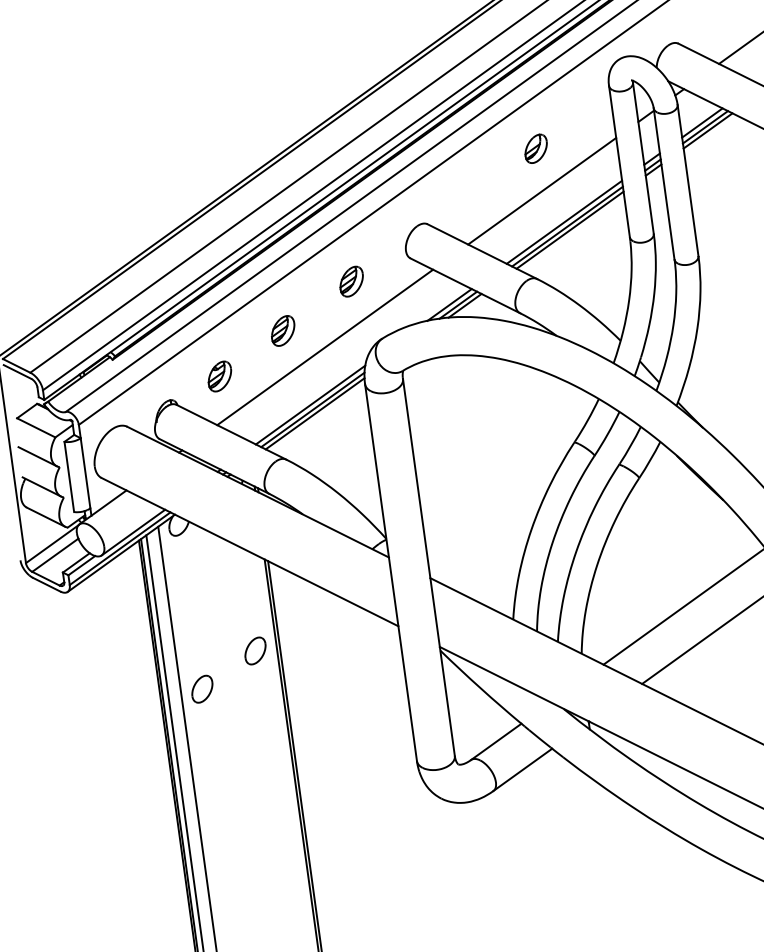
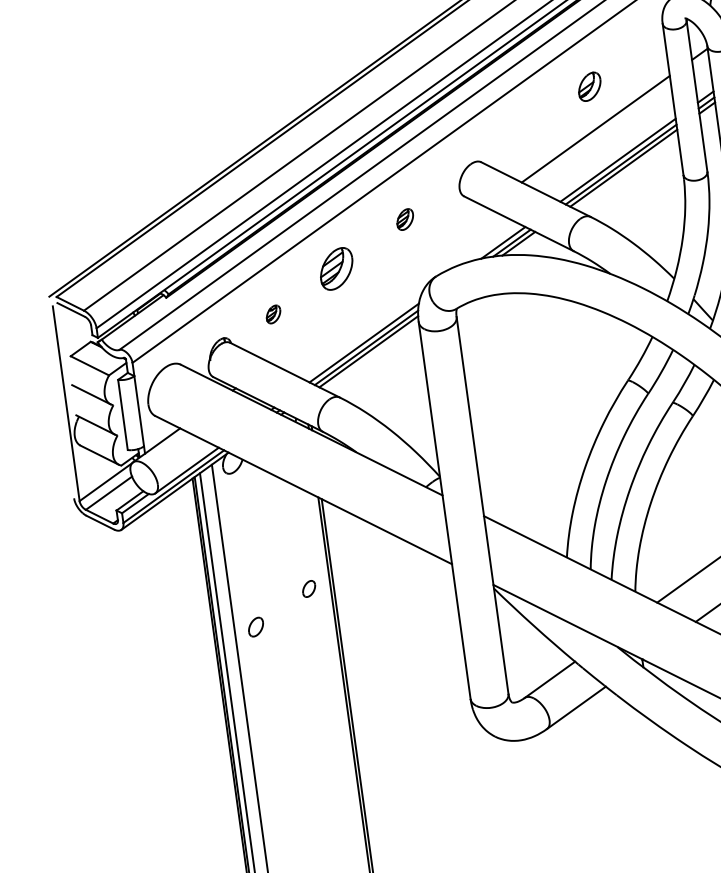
part: (351, 281) -> (405, 219), size x0.7
part: (283, 330) -> (337, 268), size x1.4
line: (325, 347) -> (379, 285), removed
part: (219, 376) -> (273, 314), size x0.6
part: (255, 650) -> (309, 588), size x0.6
part: (202, 688) -> (256, 626), size x0.7

